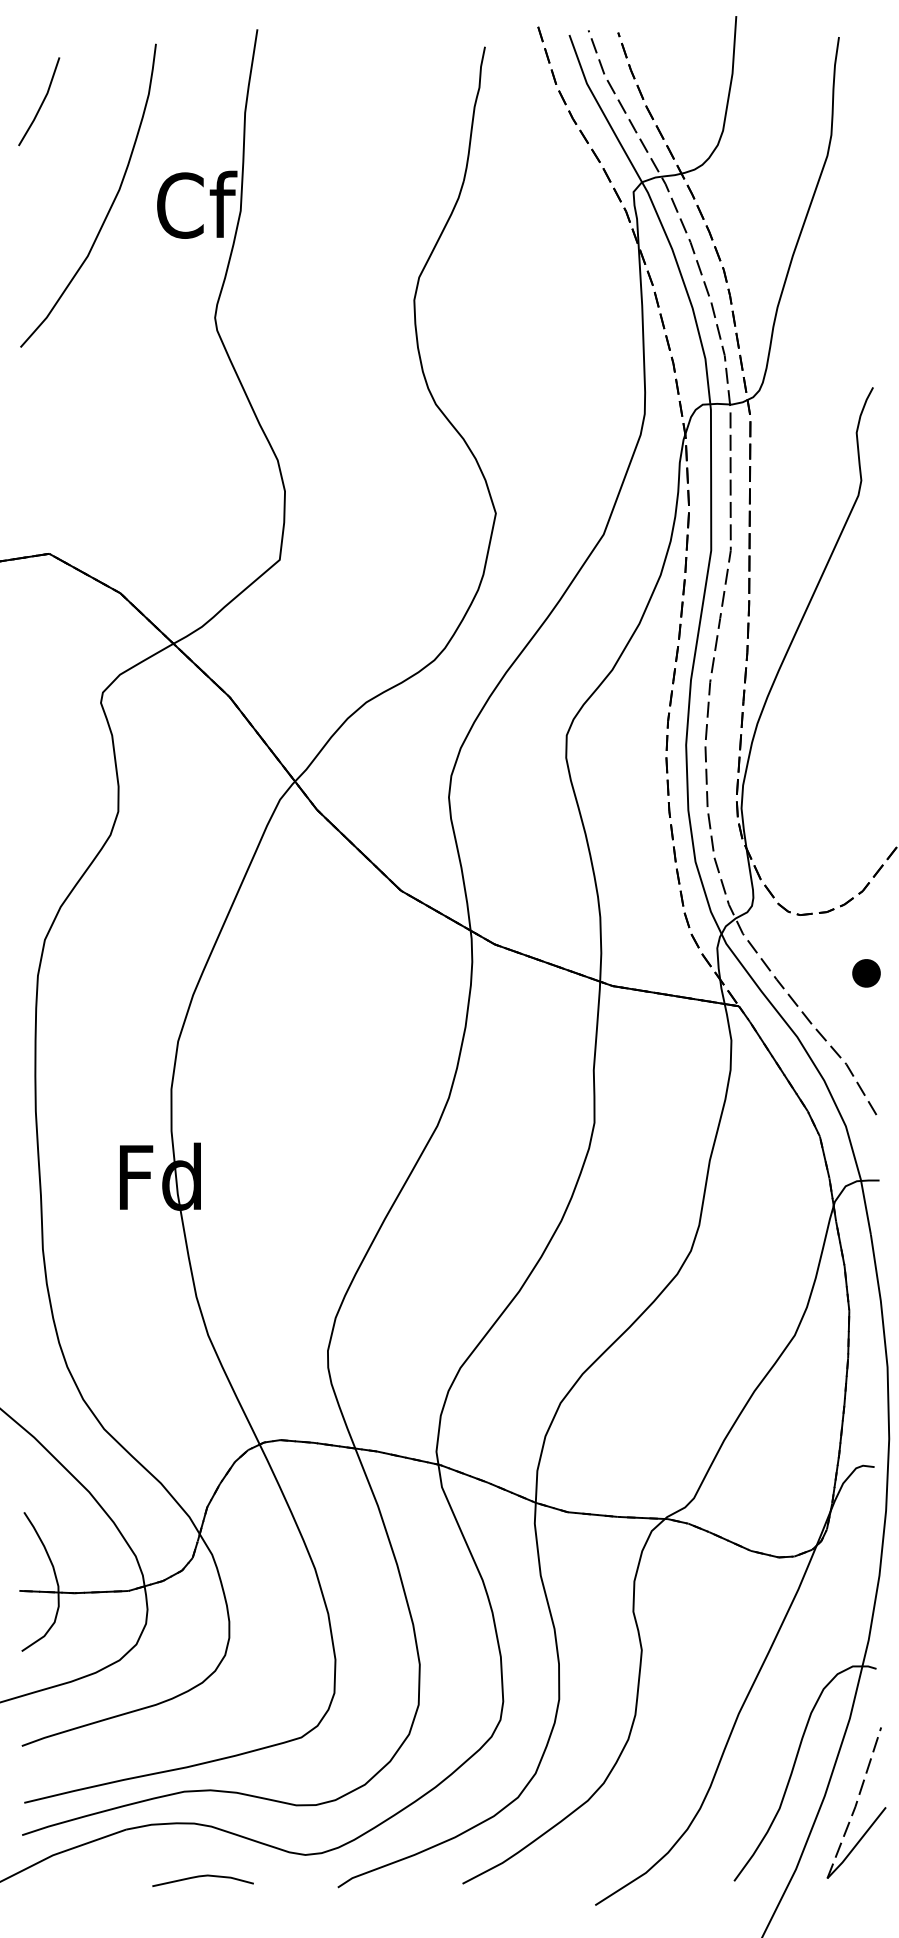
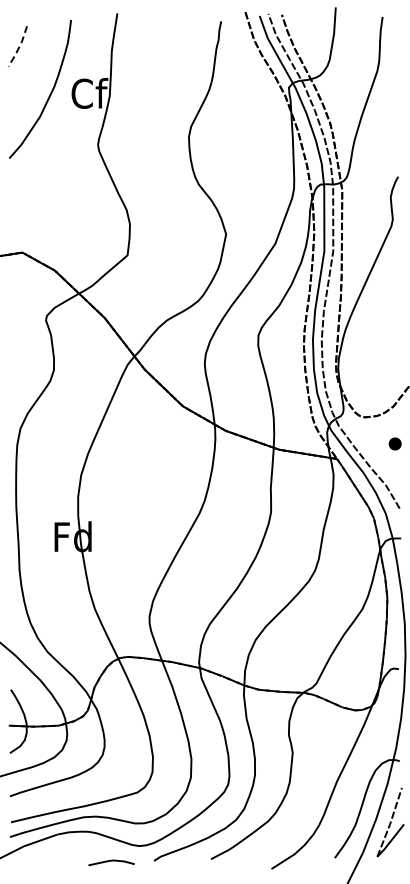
line: (42, 101) -> (19, 46), solid -> dashed
curve: (202, 1877) -> (111, 861), moved

